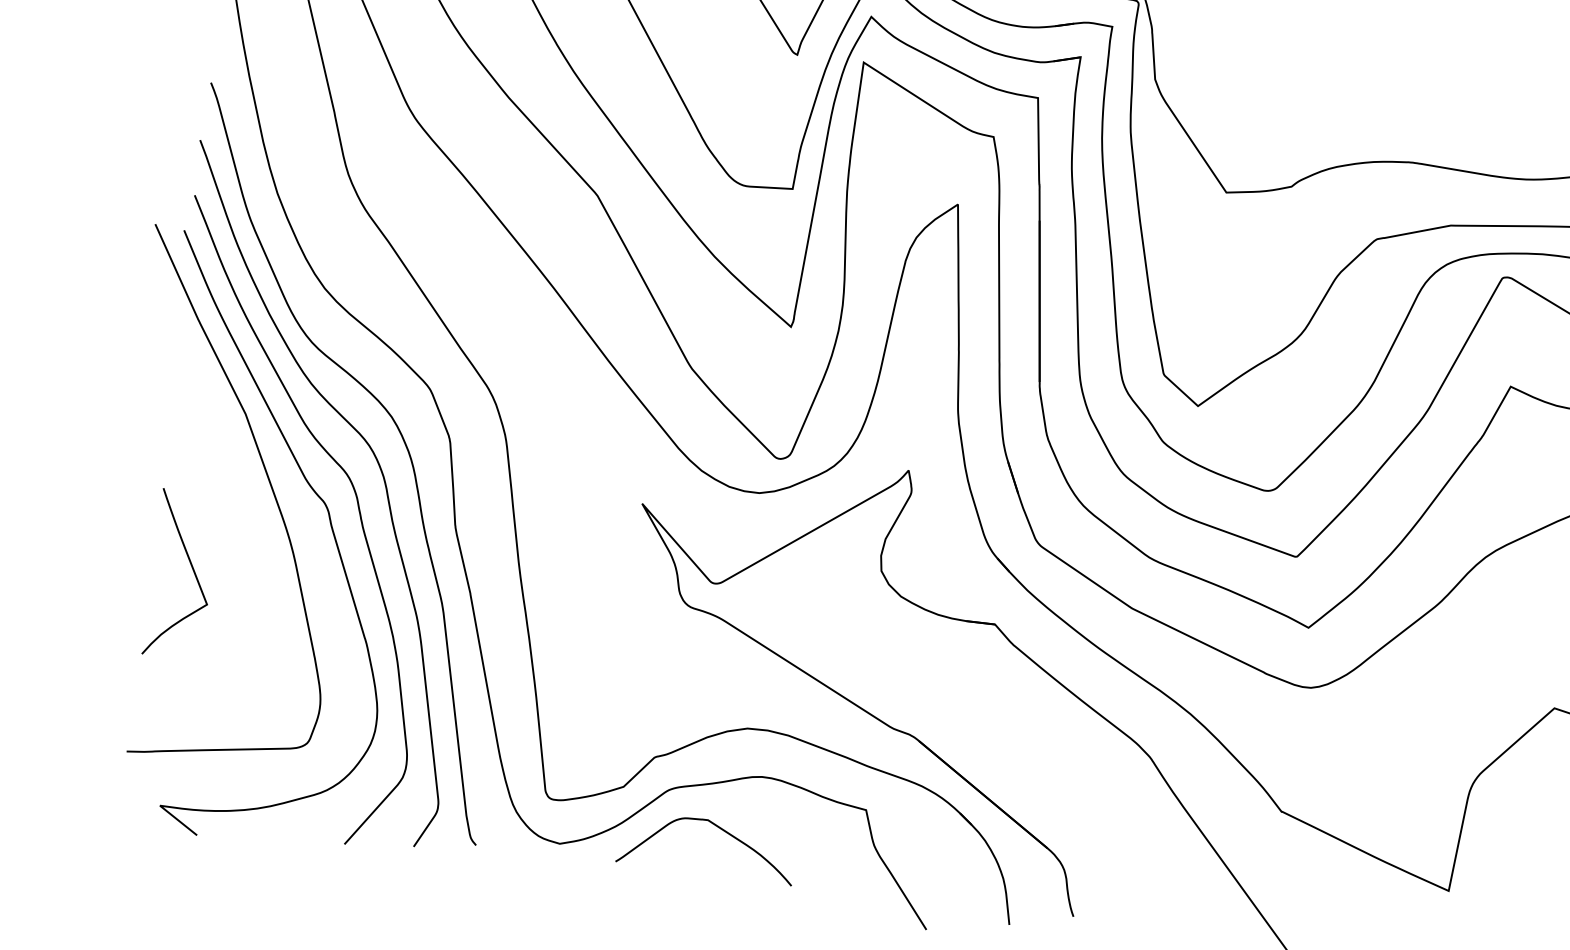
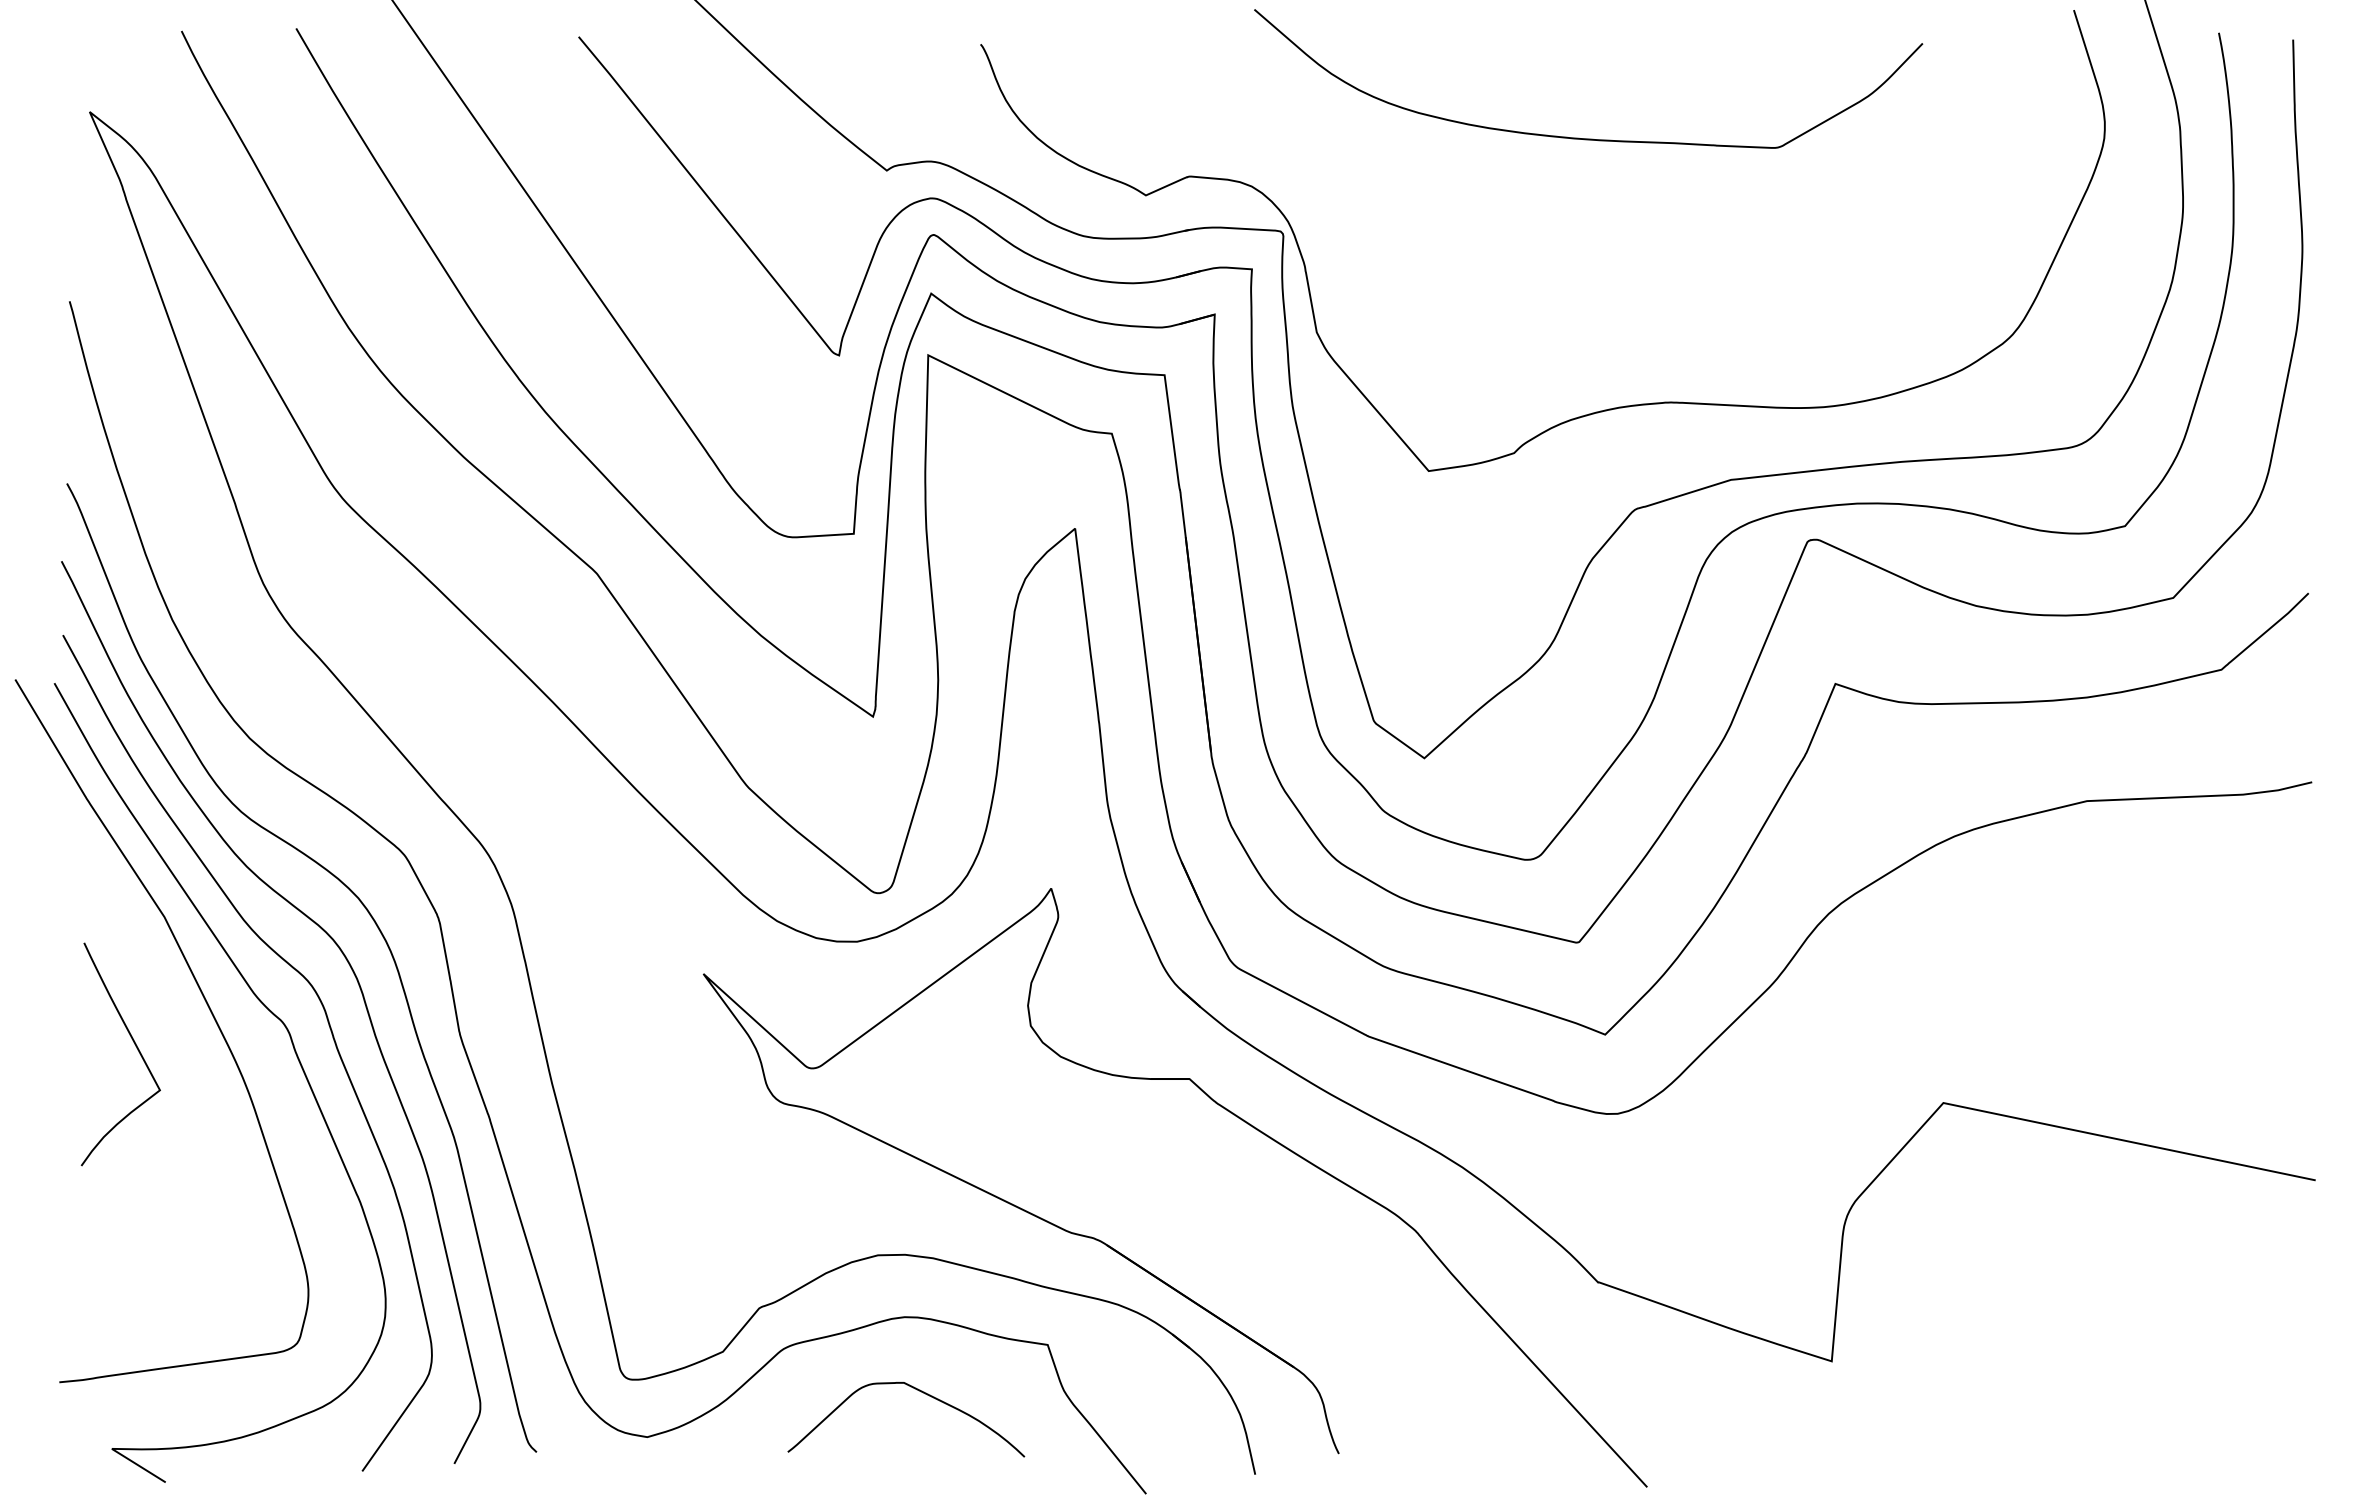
curve: (192, 569) -> (135, 1046), moved
curve: (718, 828) -> (919, 1391), moved

